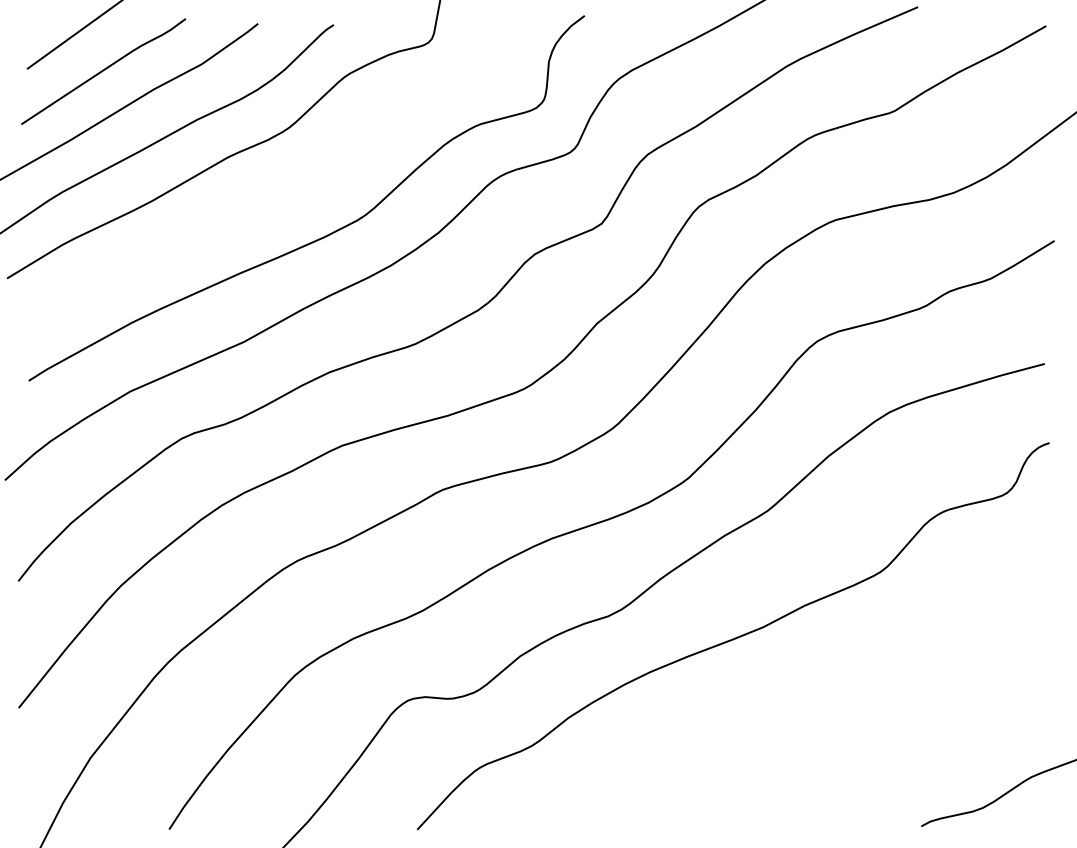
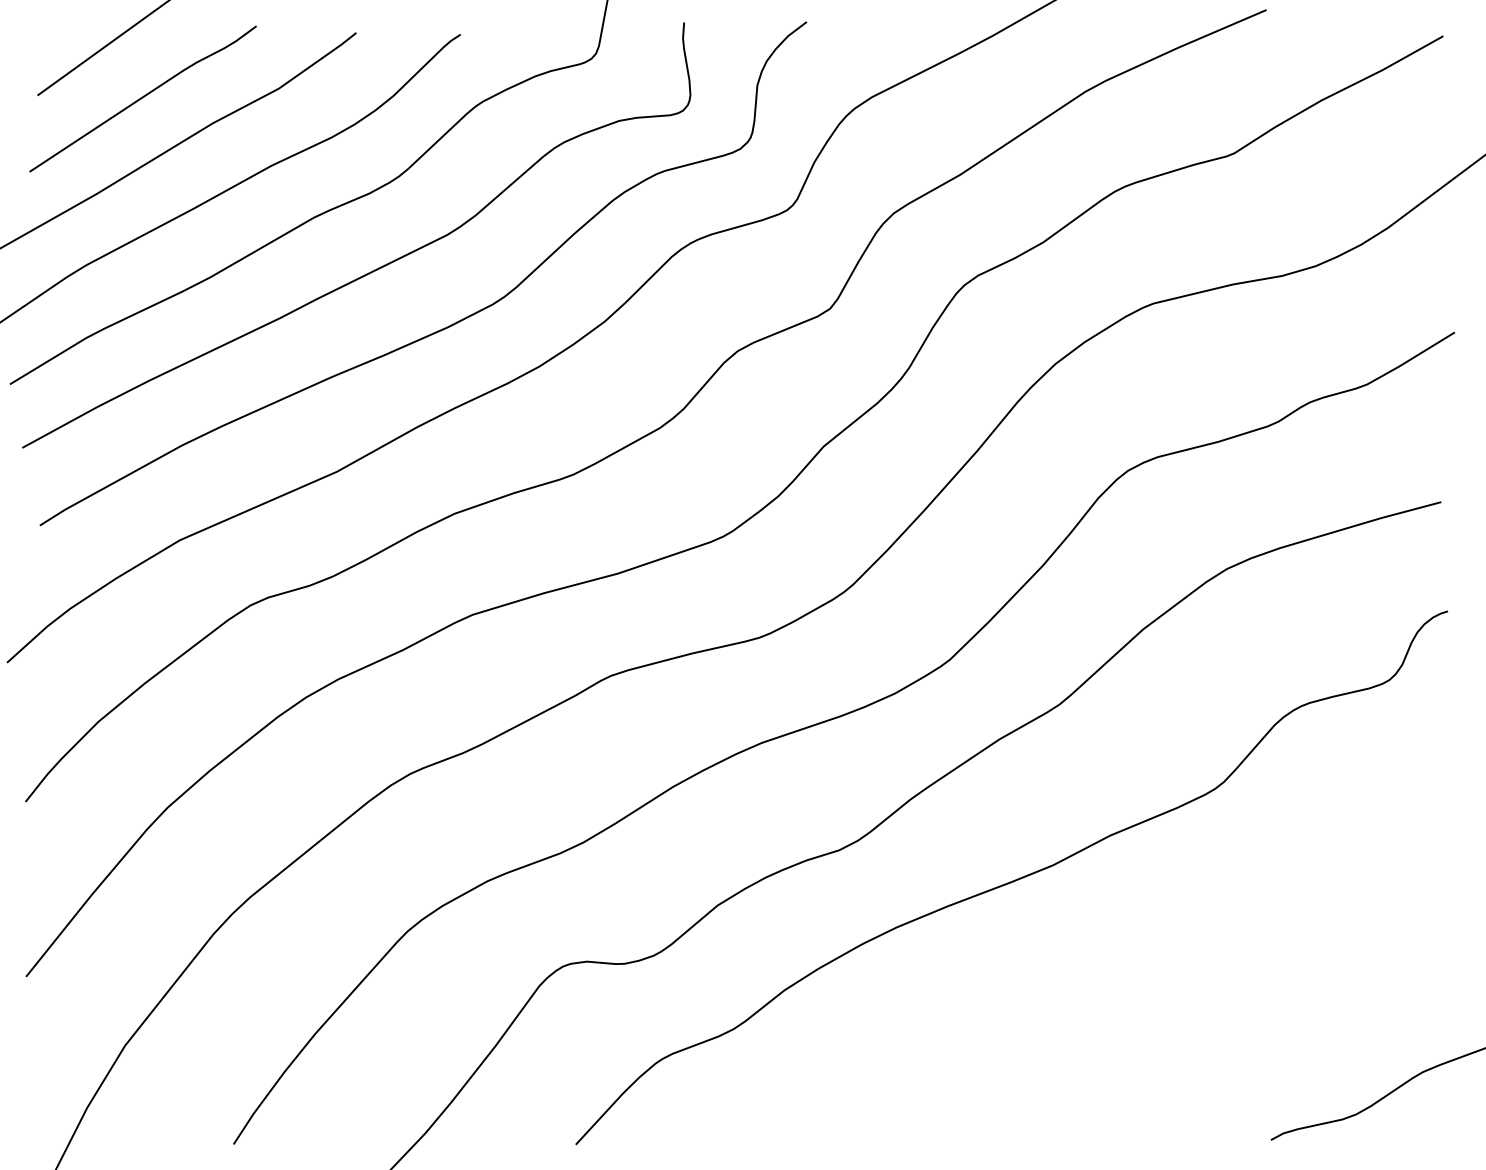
curve: (270, 195) -> (373, 269), added

